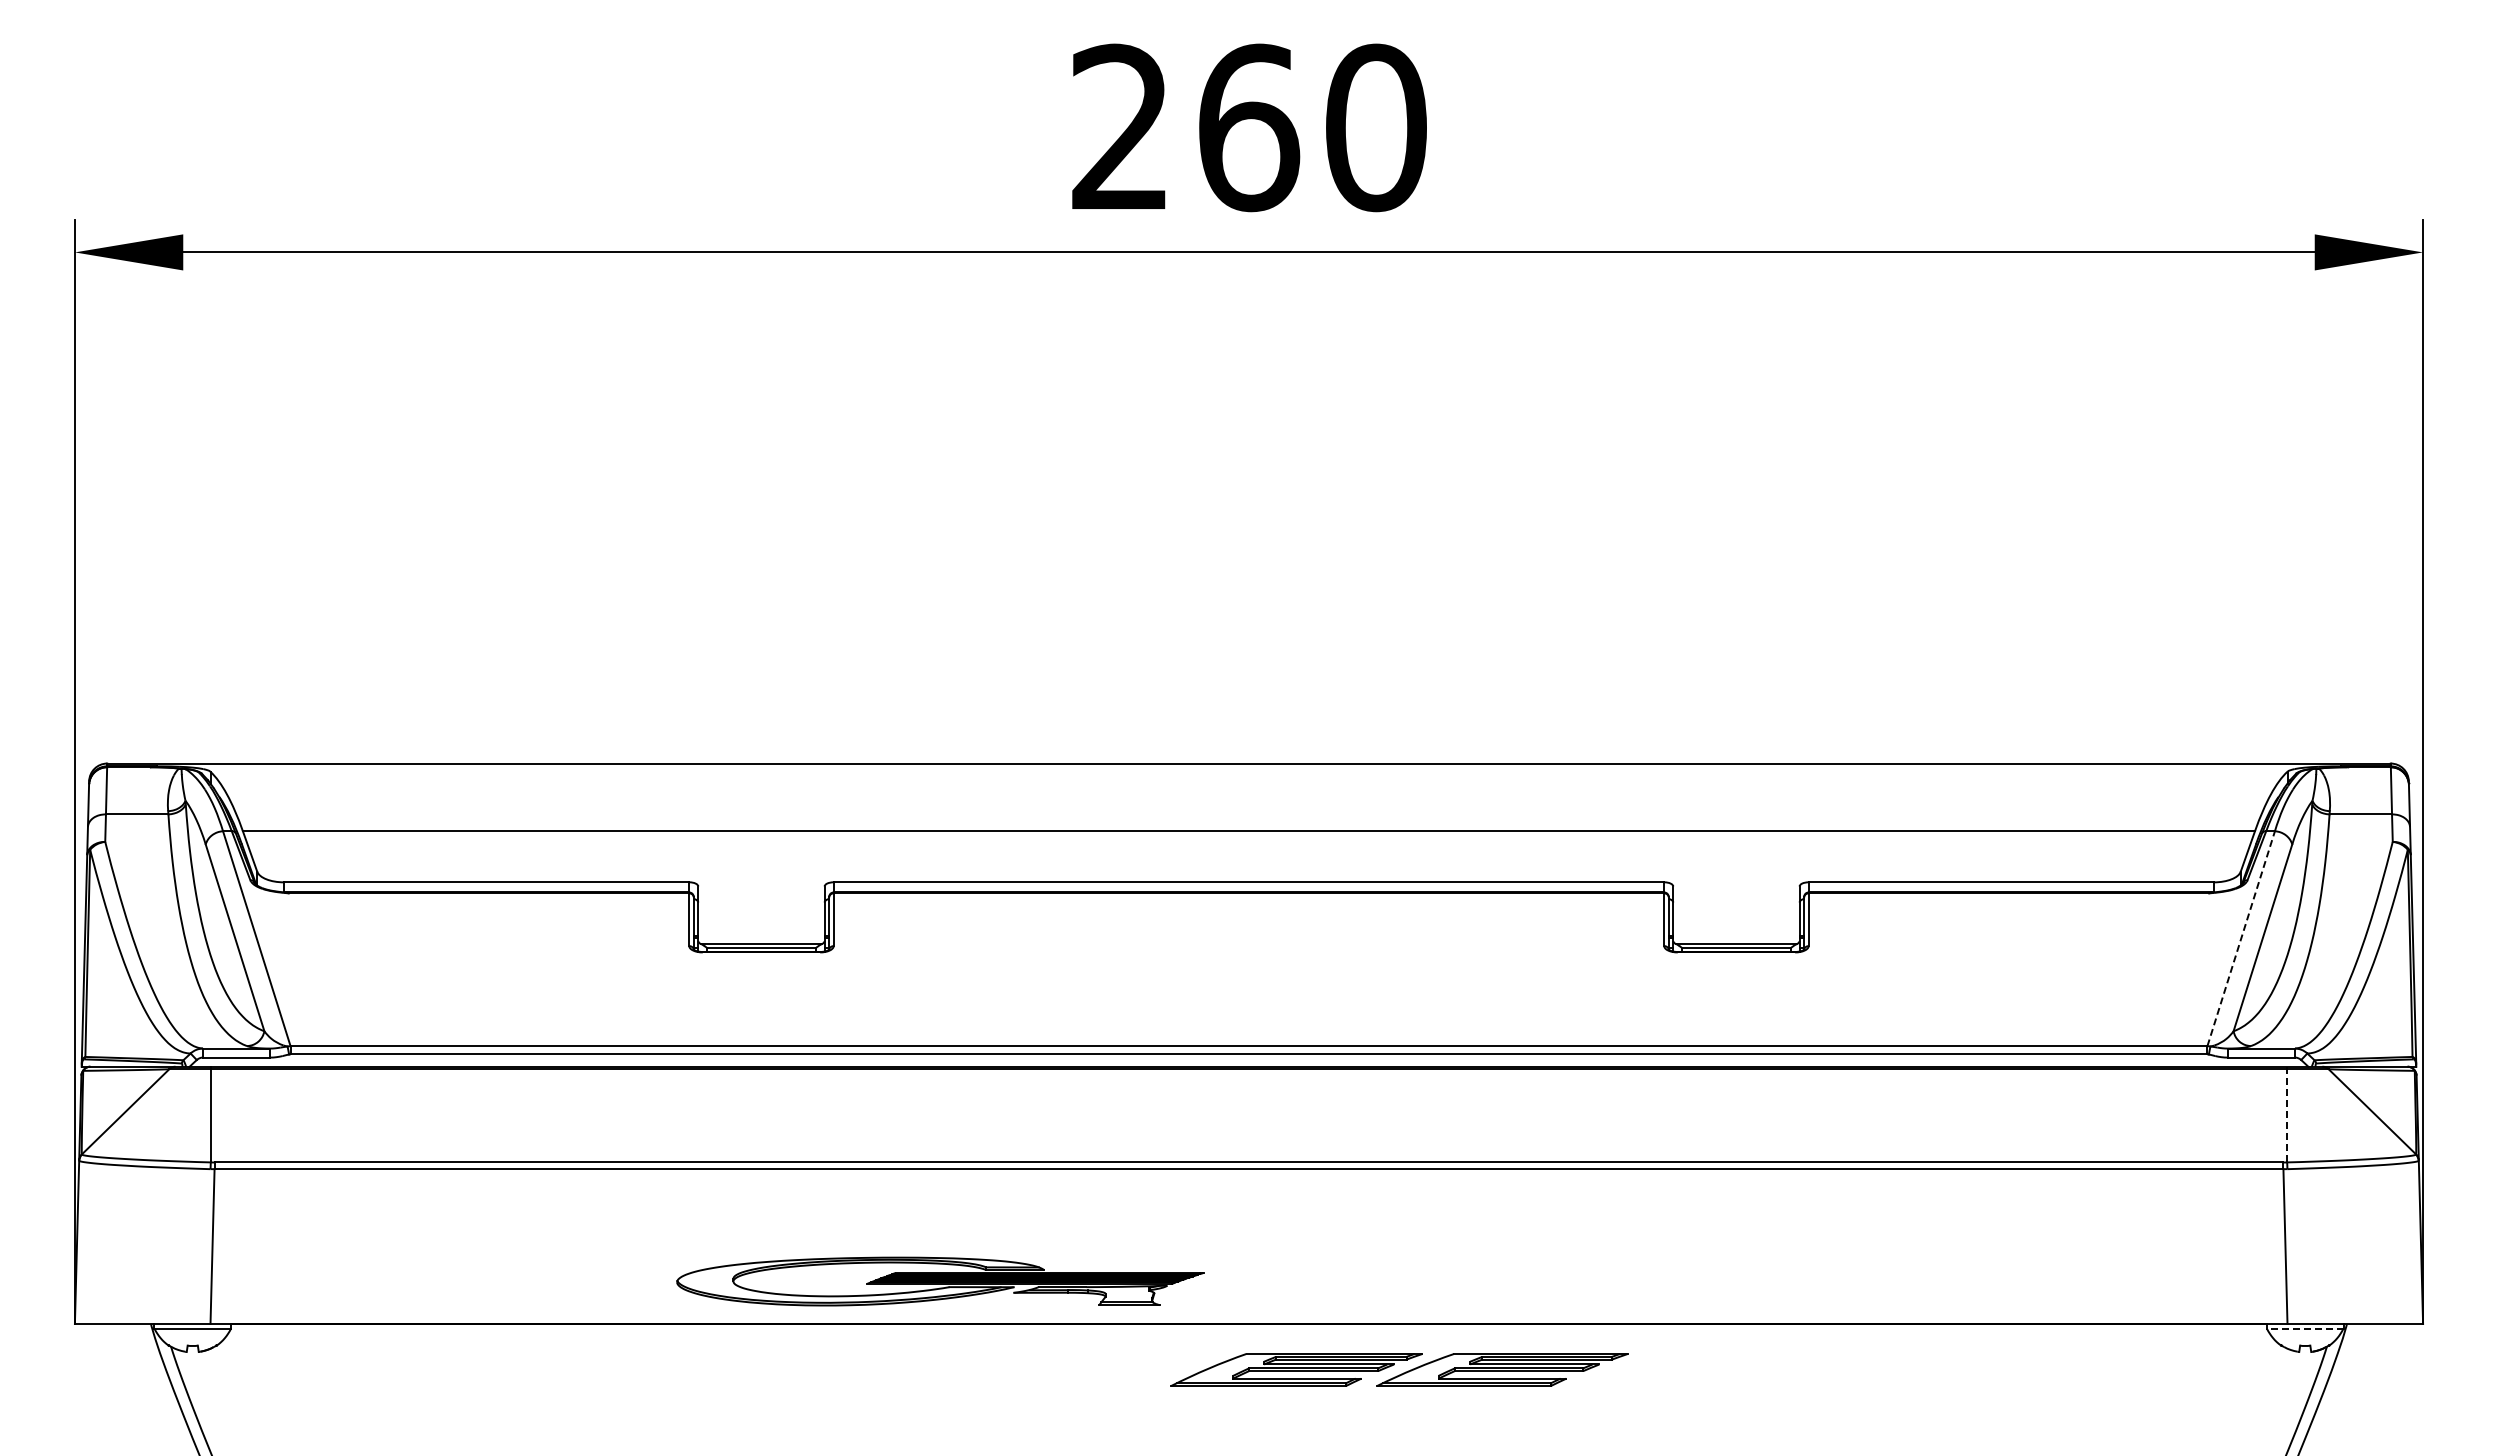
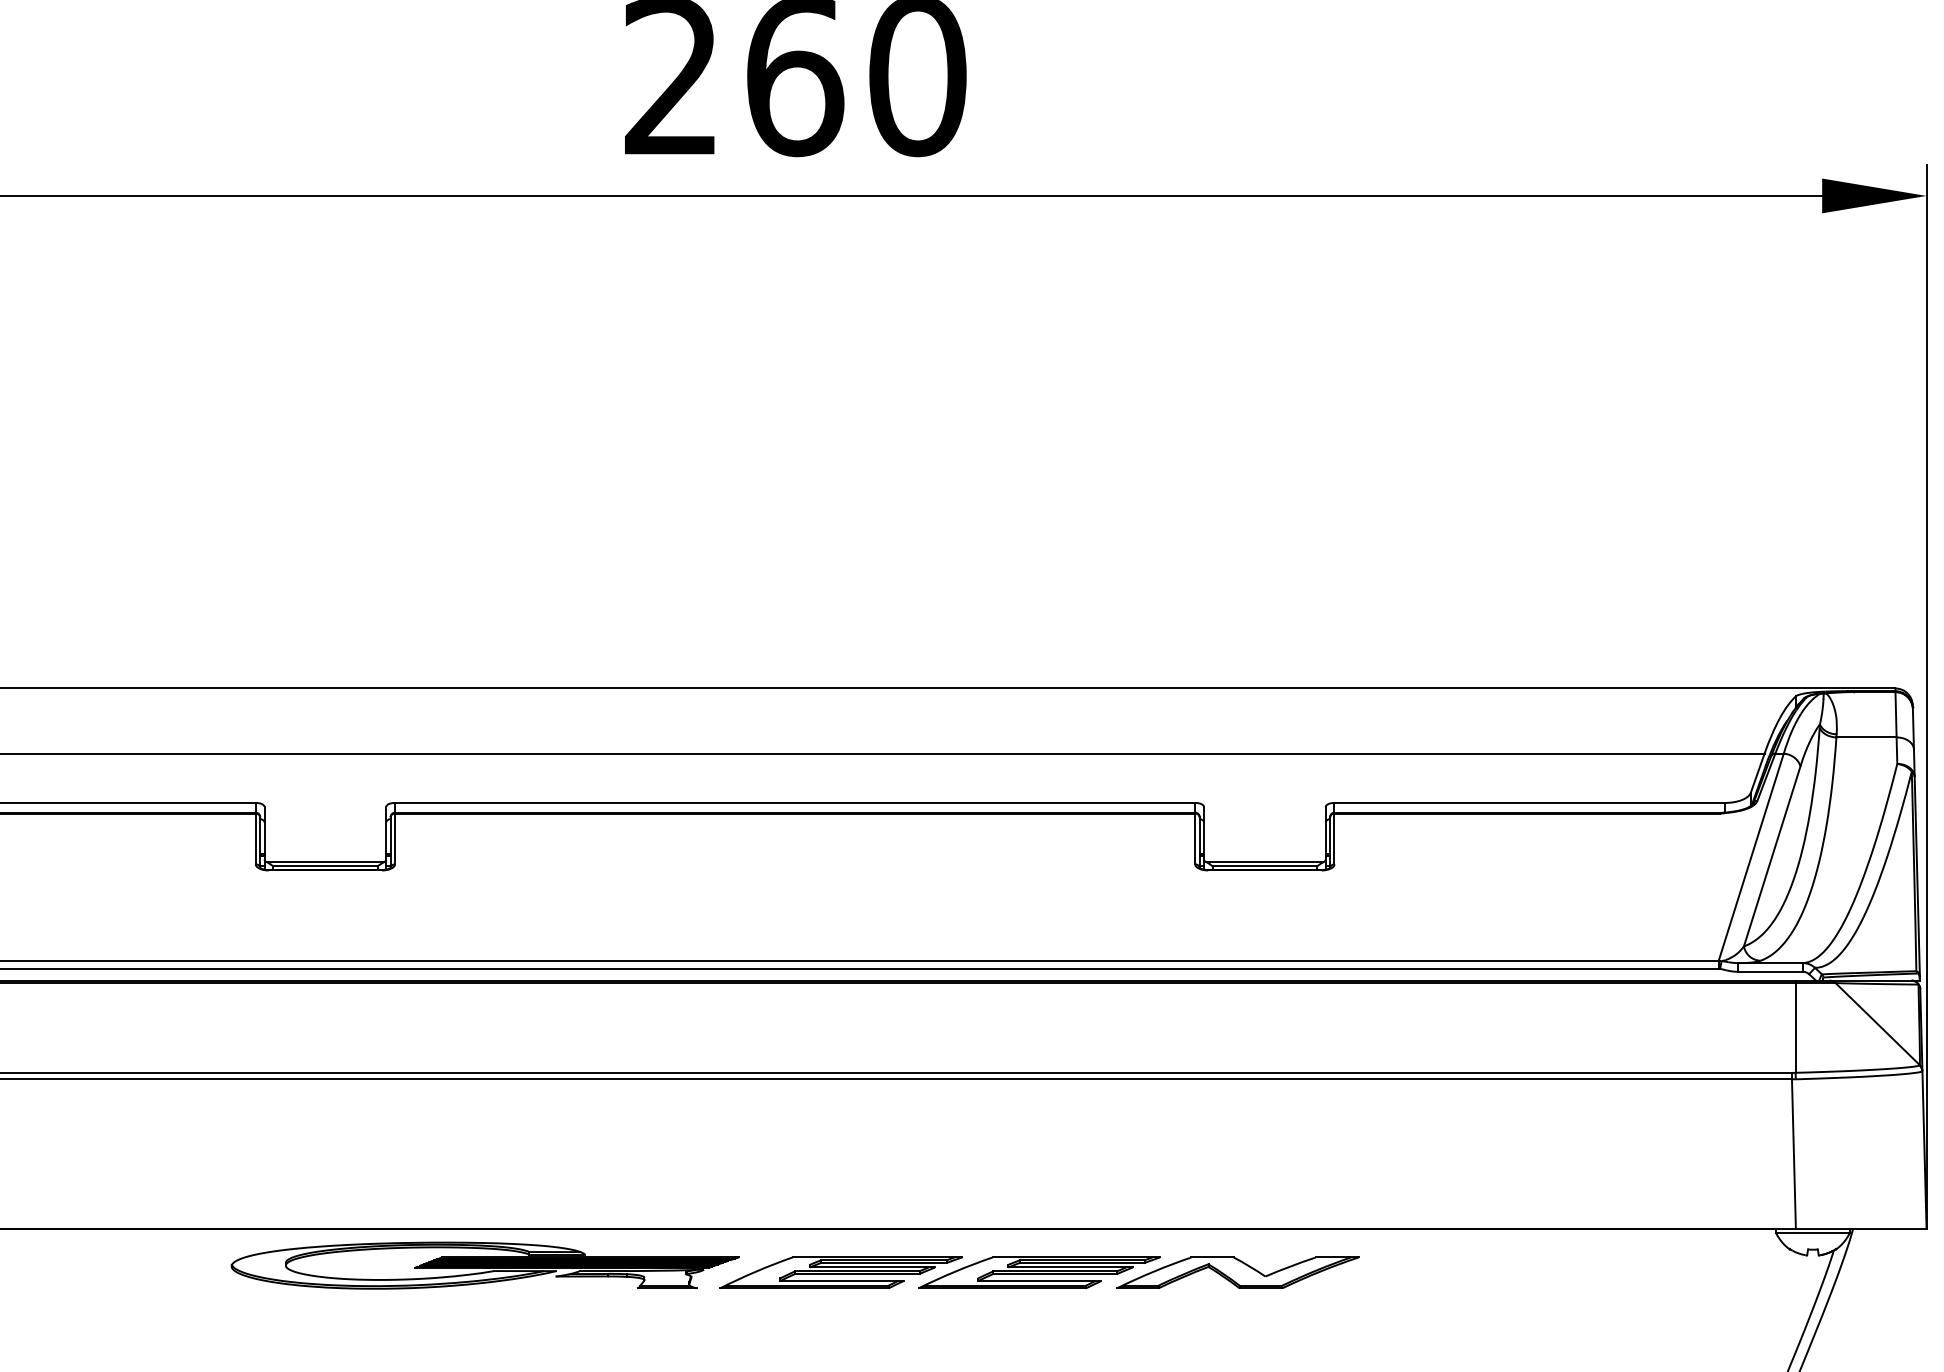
line: (2241, 938) -> (1751, 857), dashed -> solid
line: (2287, 1114) -> (1795, 1026), dashed -> solid
part: (940, 1281) -> (485, 1265), moved
line: (2304, 1328) -> (1812, 1232), dashed -> solid
part: (1708, 1369) -> (1237, 1272), added

